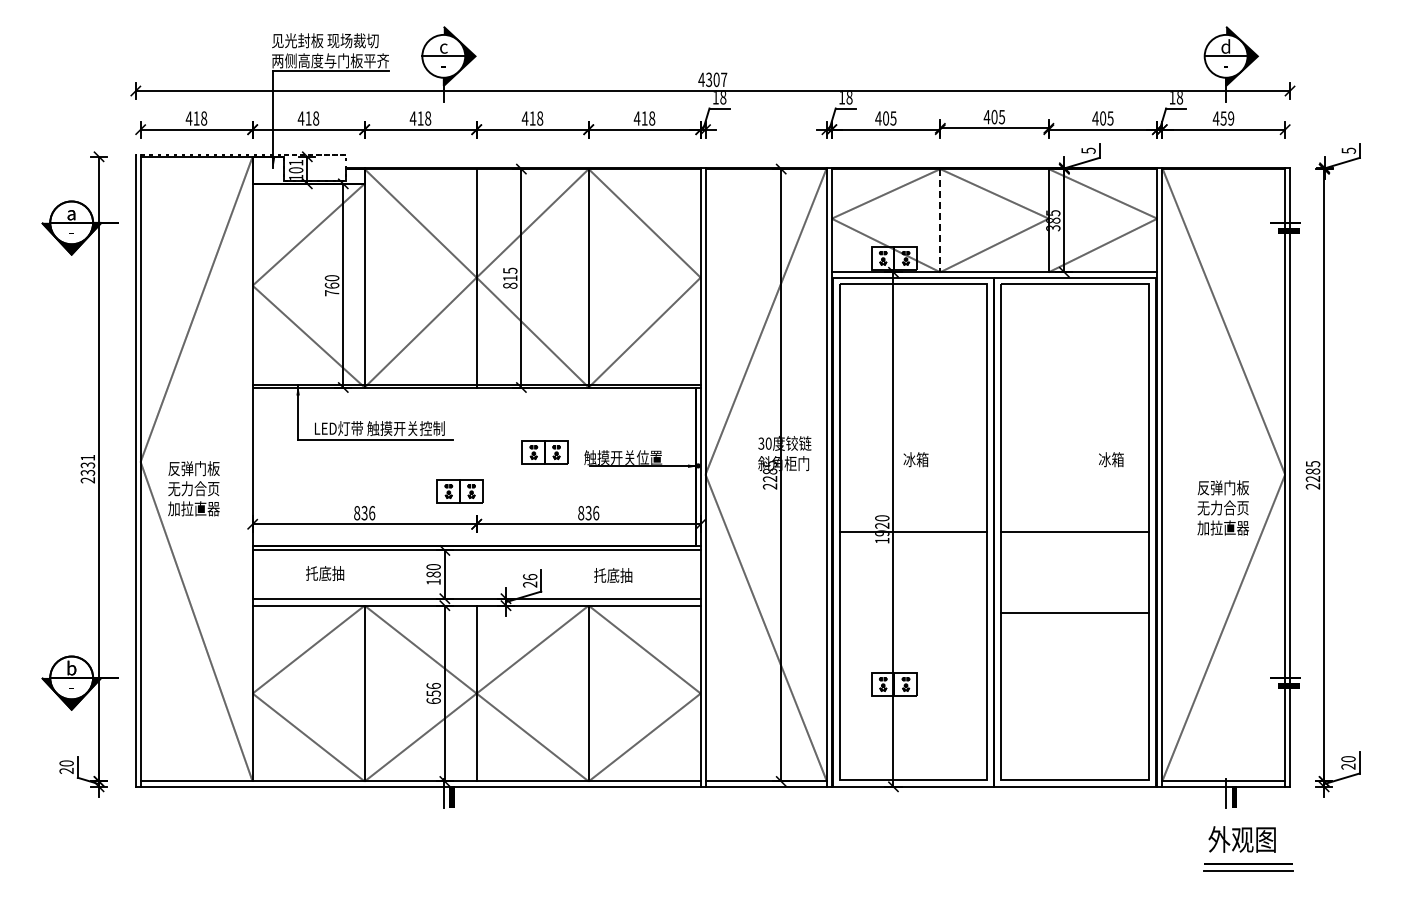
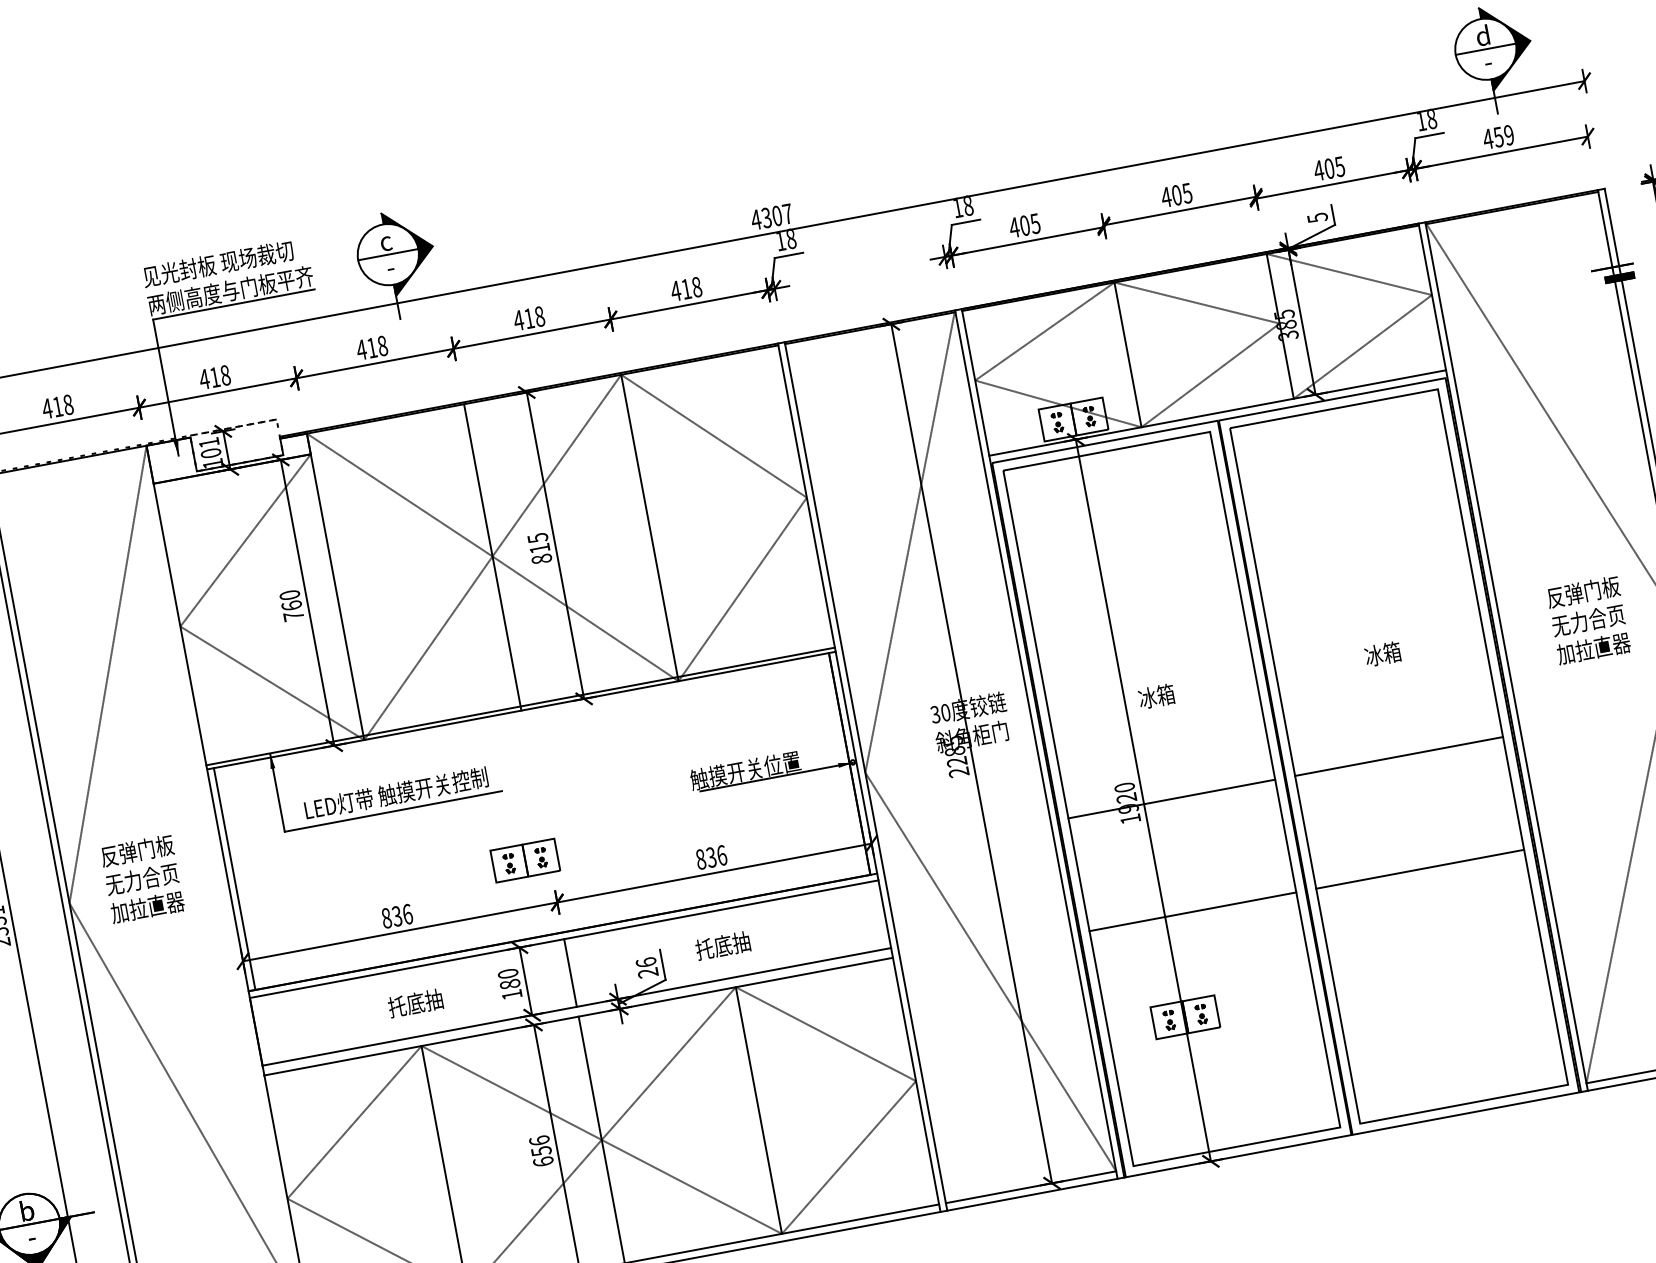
line: (940, 220) -> (1128, 354), dashed -> solid
part: (544, 452) -> (633, 783), removed
text: (1111, 459) -> (1383, 653), moved
line: (257, 466) -> (234, 878), added
text: (193, 488) -> (141, 878), moved
text: (1222, 507) -> (1587, 619), moved
text: (325, 573) -> (416, 1003), moved
line: (476, 574) -> (570, 972), added
text: (613, 575) -> (723, 945), moved
line: (912, 612) -> (1191, 911), added

